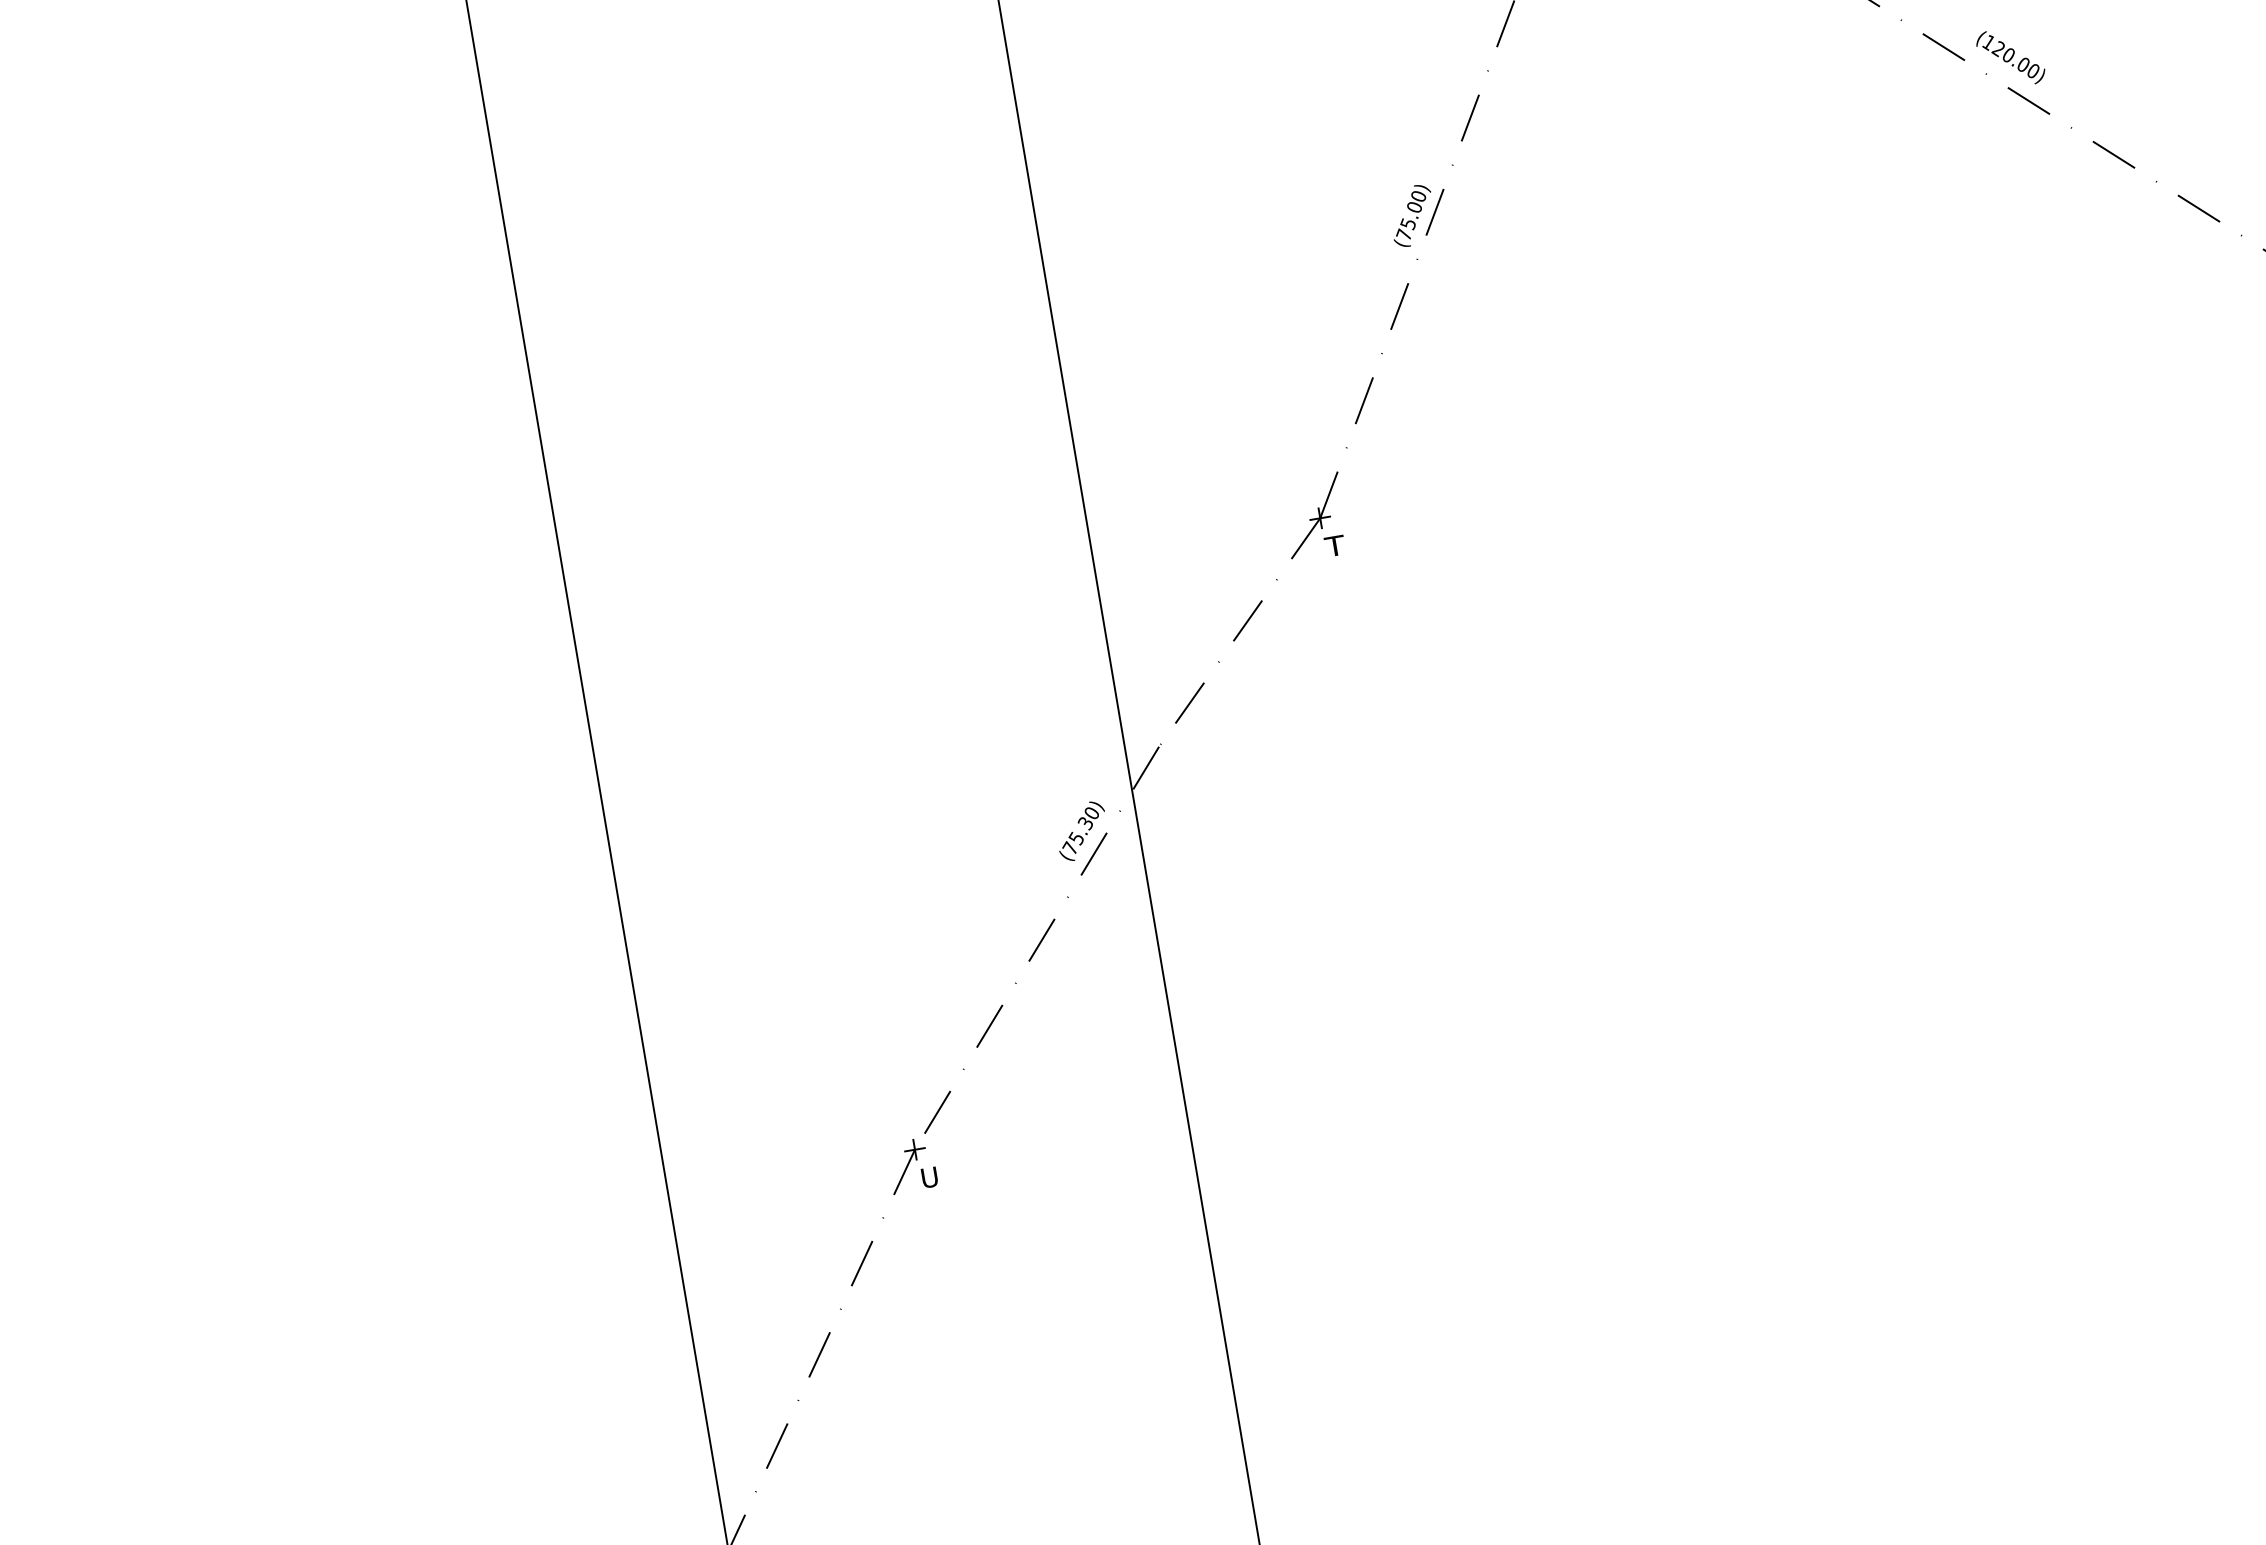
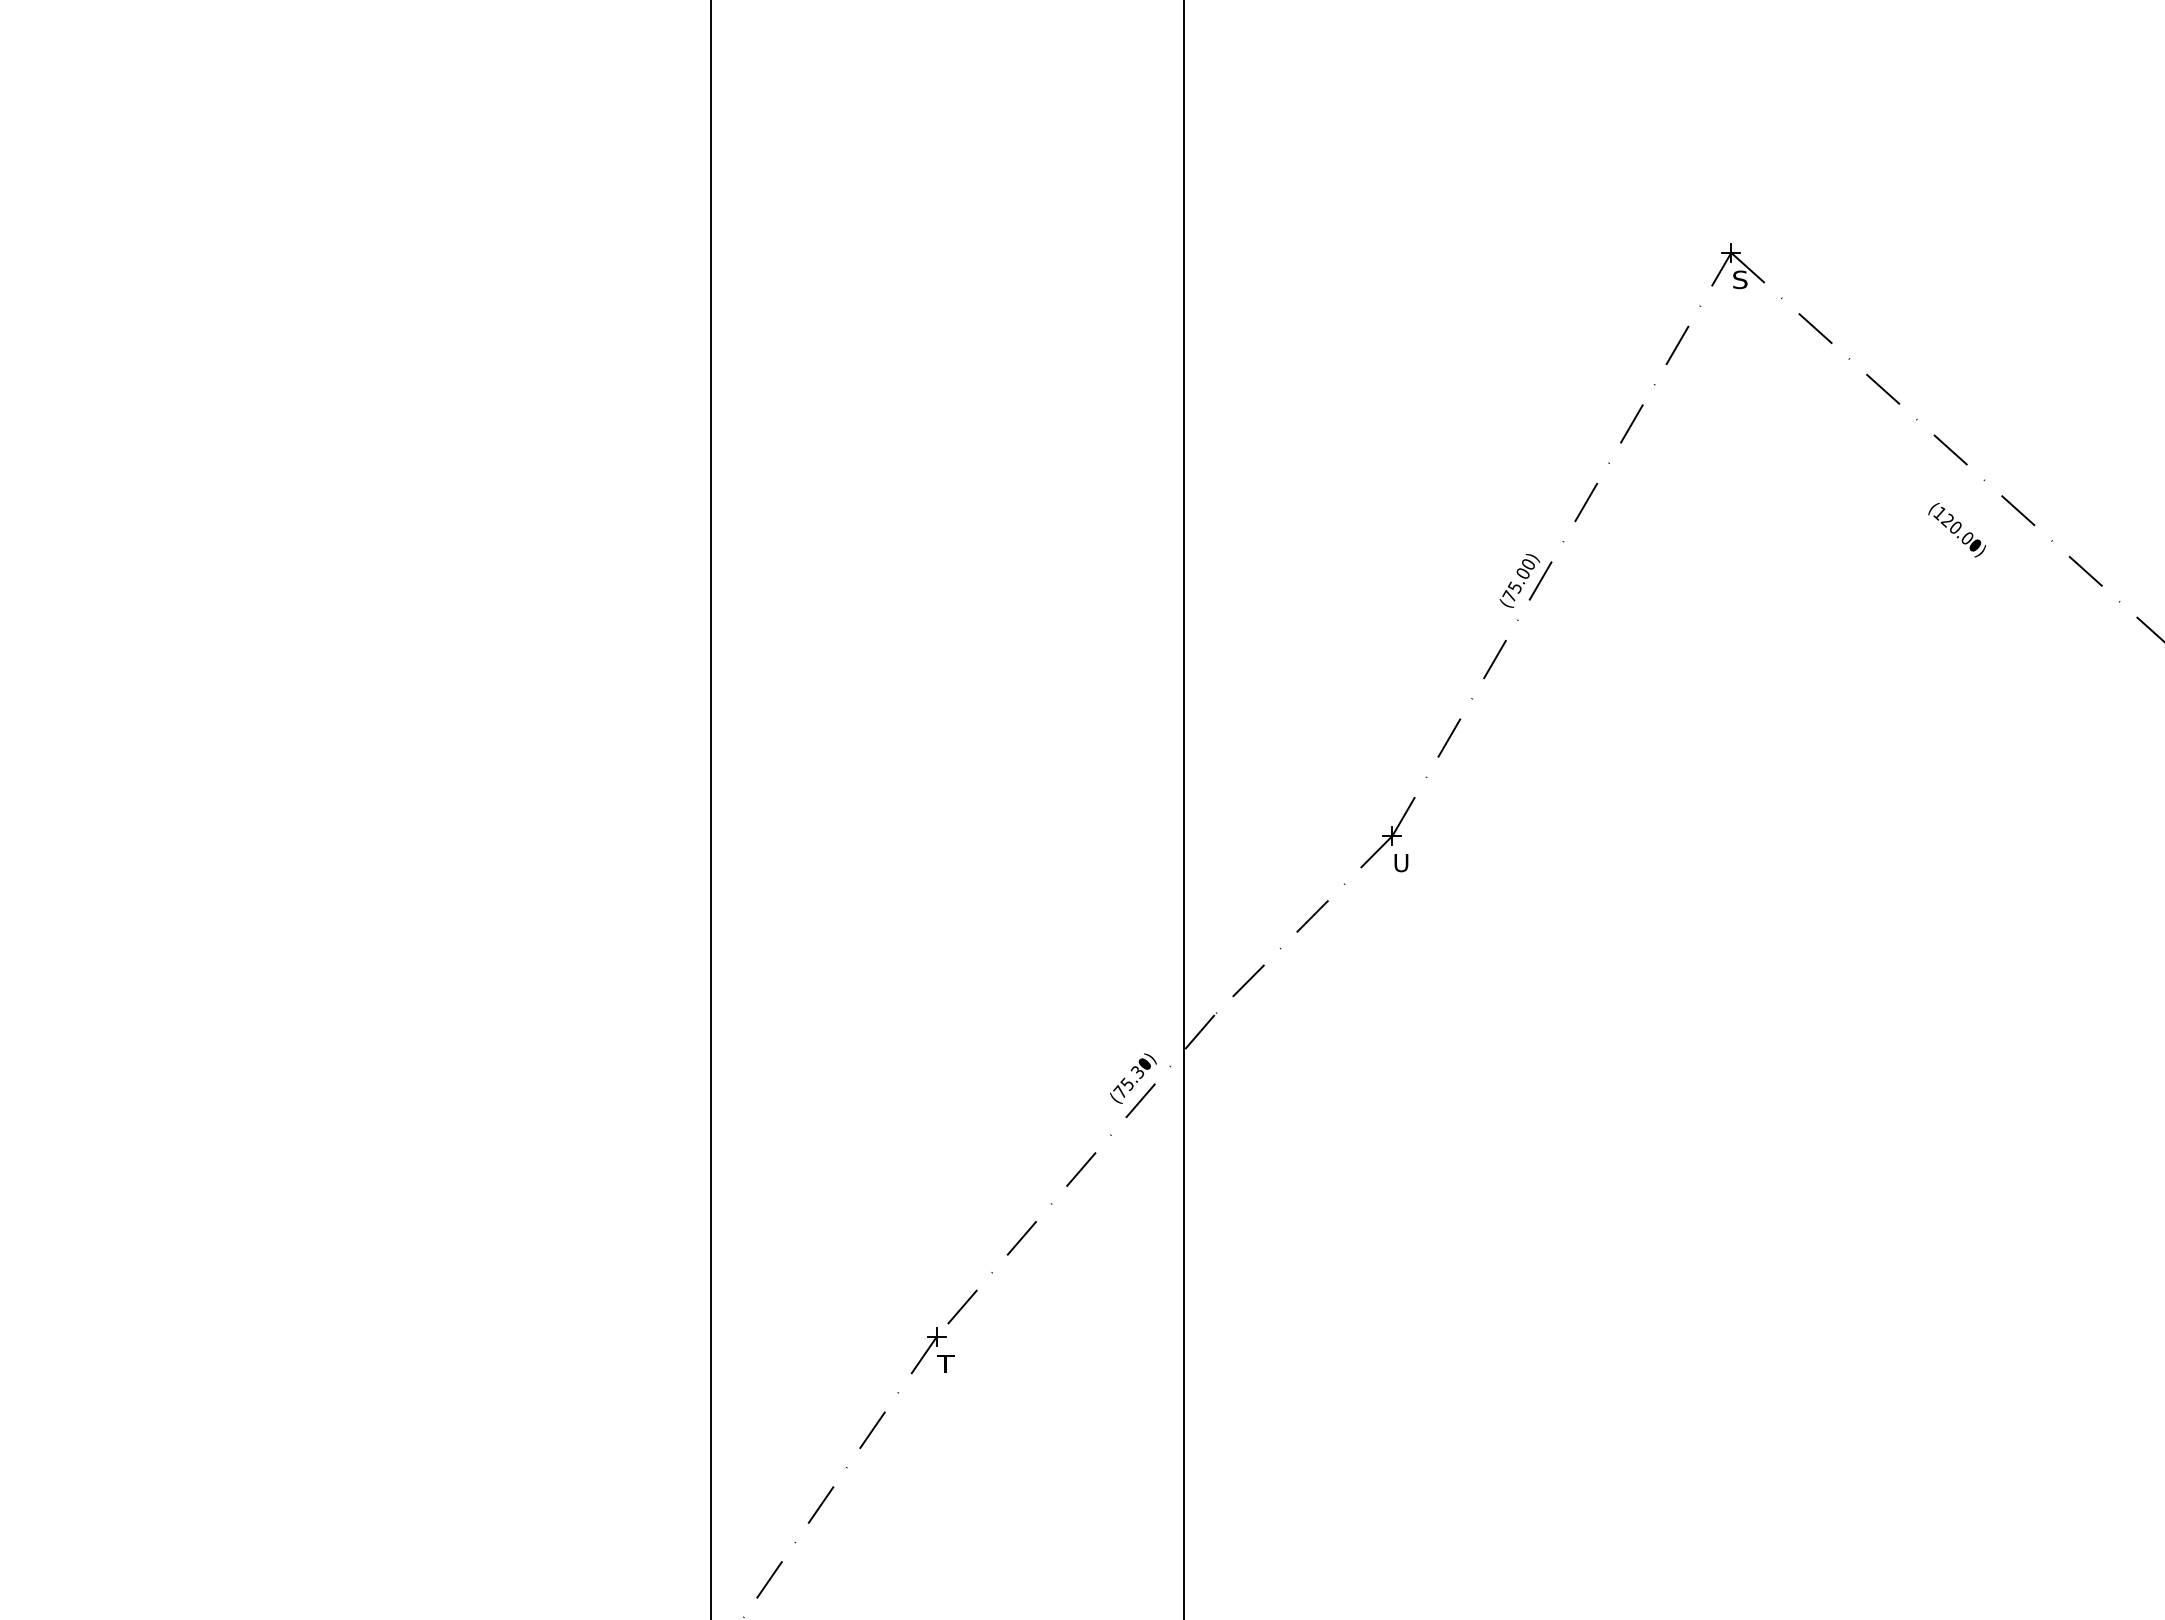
text: (2010, 58) -> (1956, 530), moved
text: (1335, 546) -> (1401, 863), T -> U
text: (929, 1177) -> (945, 1363), U -> T

